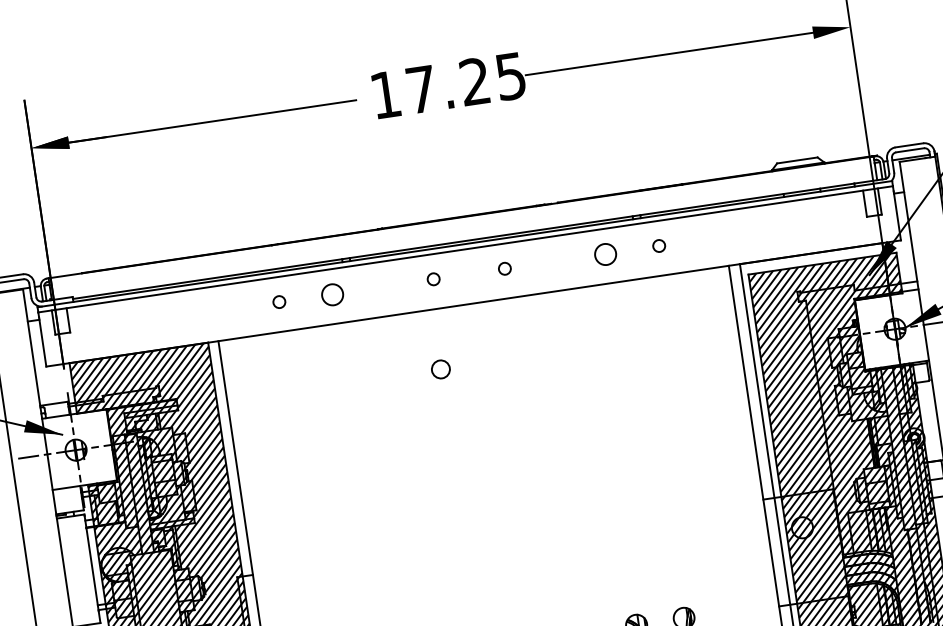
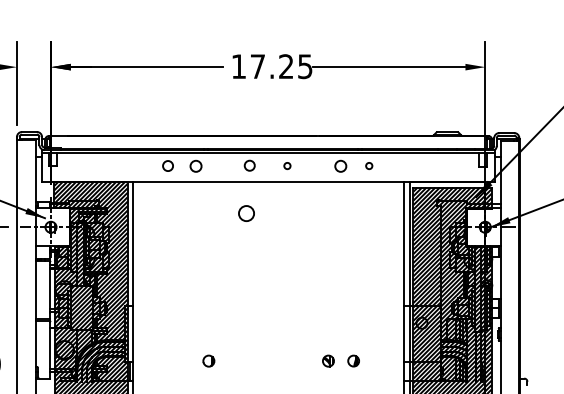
circle: (433, 280) -> (249, 166), size x1.6
circle: (278, 301) -> (167, 165), size x1.6
circle: (440, 367) -> (246, 212), size x1.6

